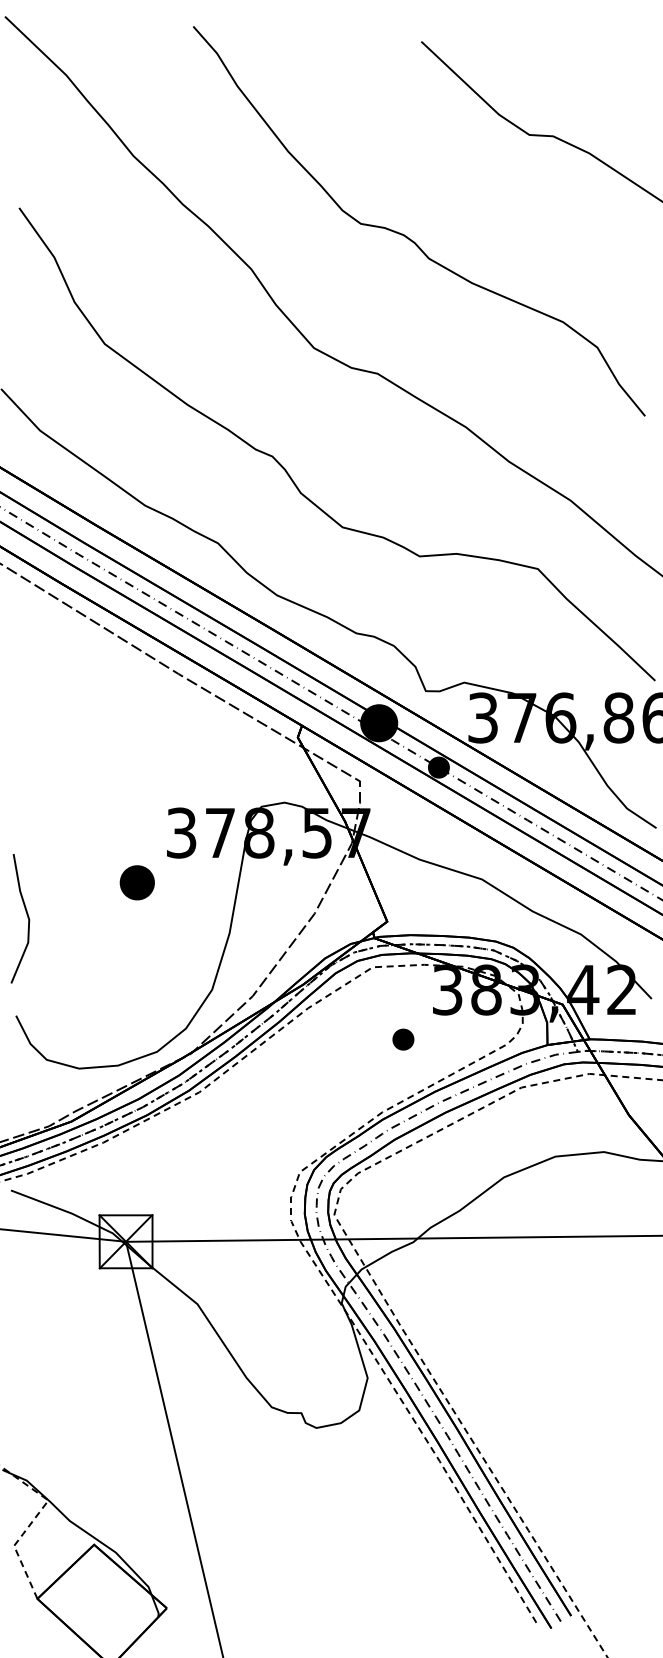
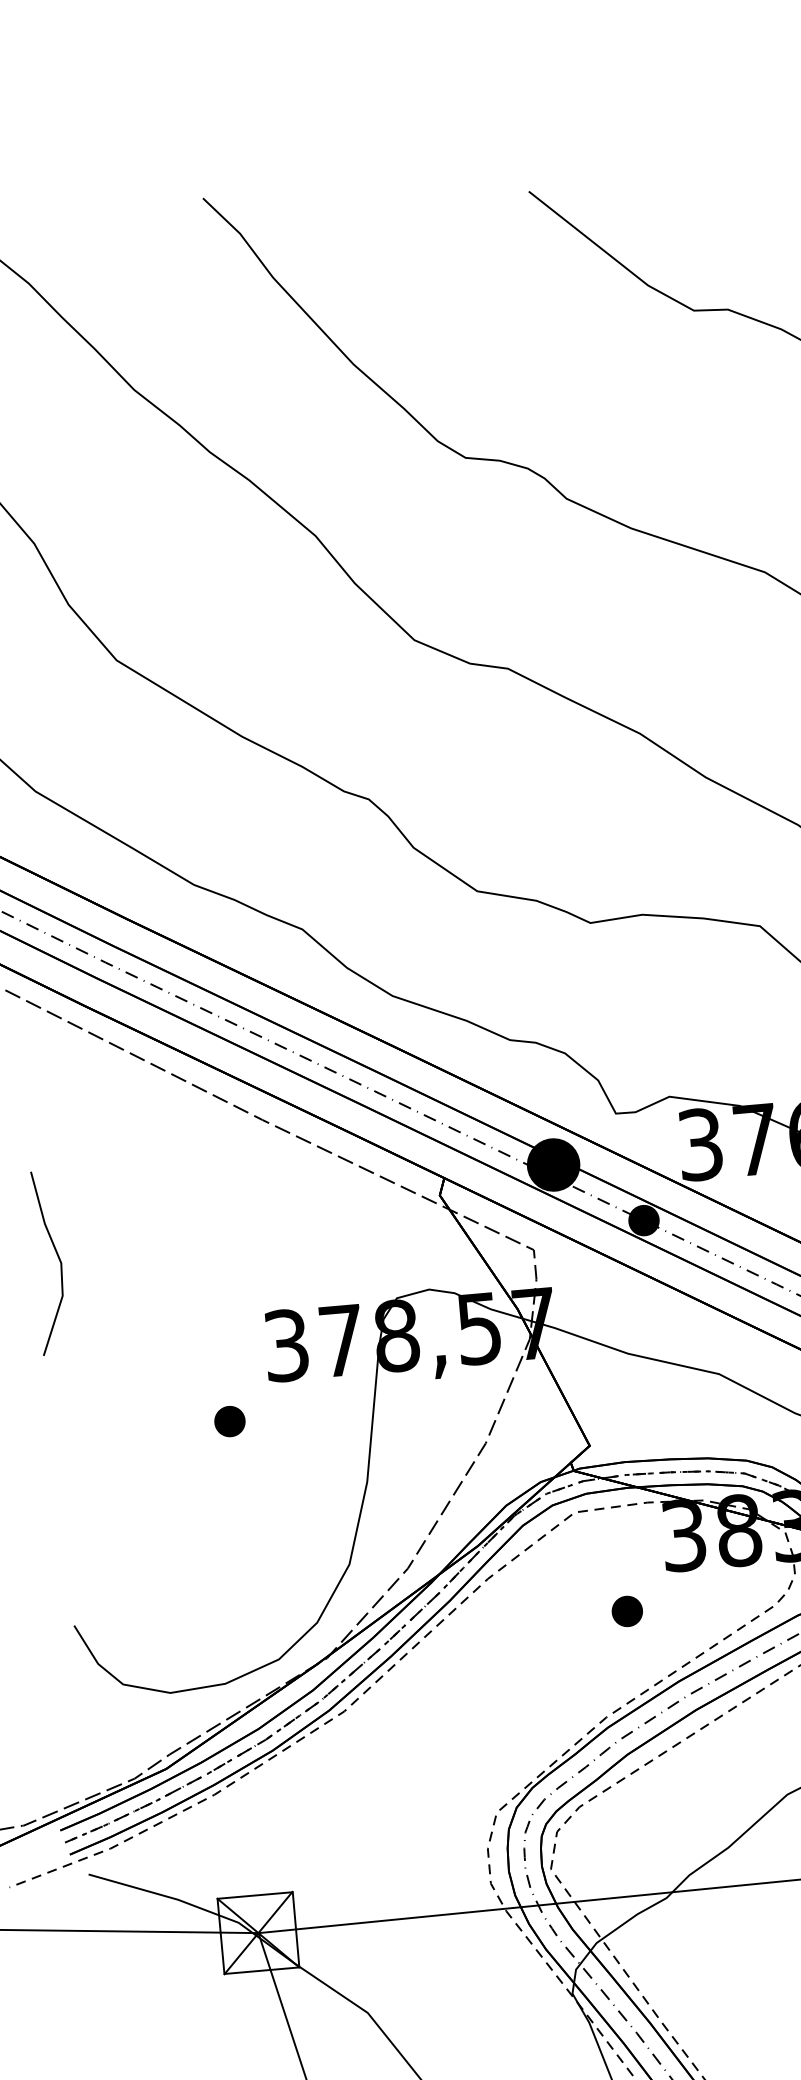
part: (137, 882) -> (230, 1421), size x0.62
line: (27, 918) -> (58, 1261), moved

